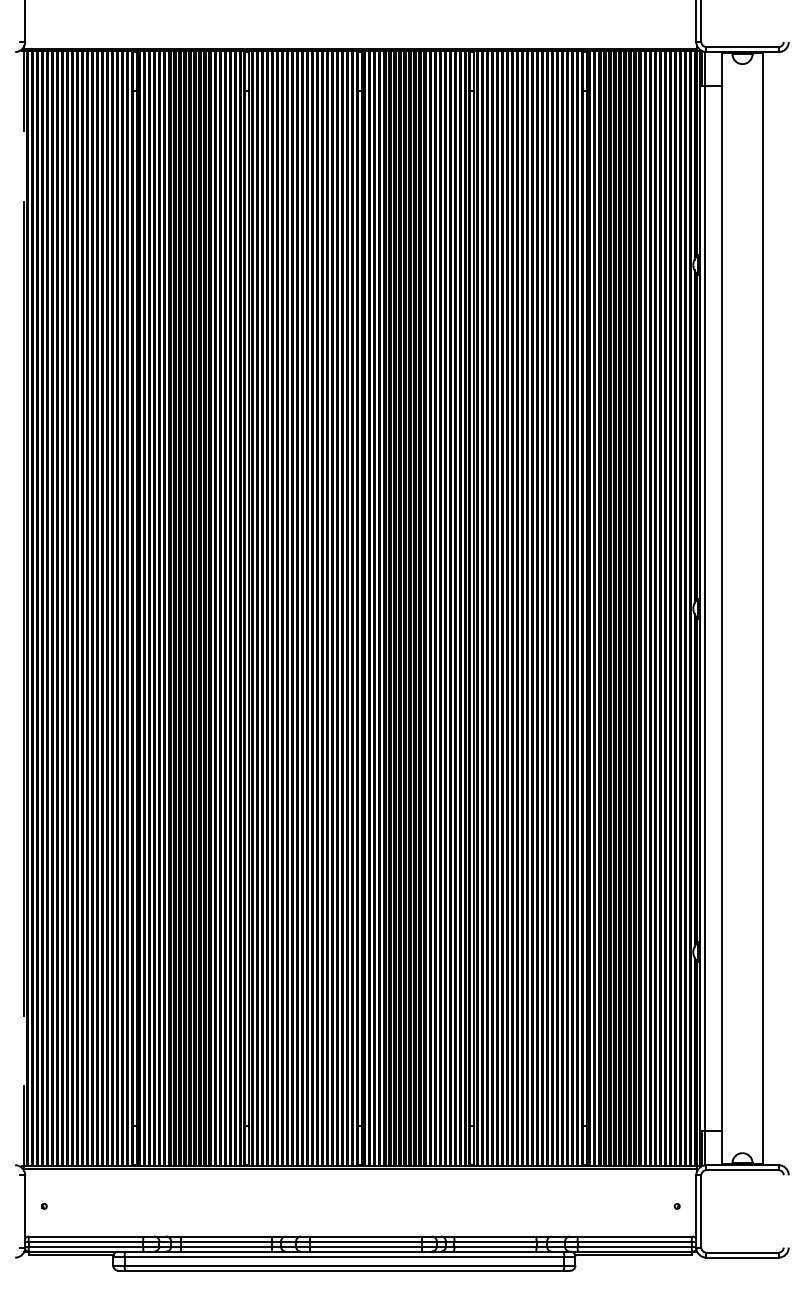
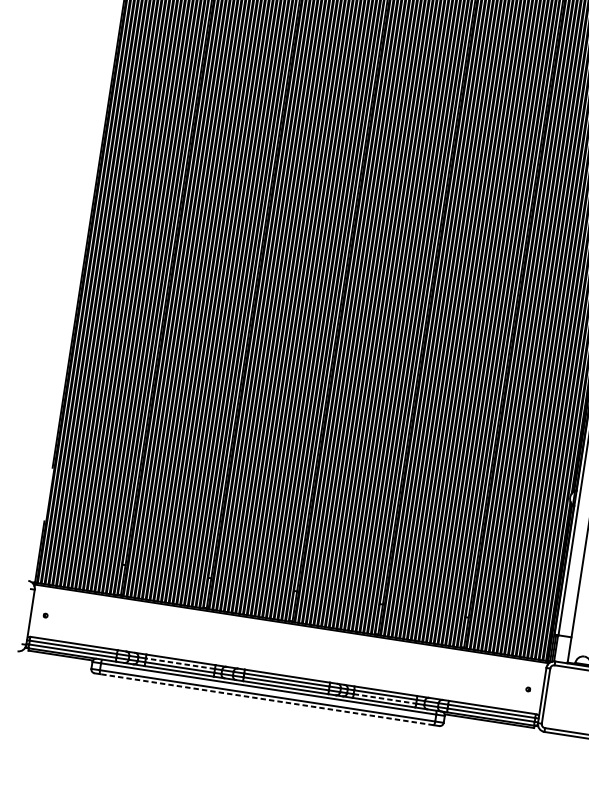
line: (225, 1241) -> (179, 663), solid -> dashed
line: (495, 1246) -> (385, 698), solid -> dashed
line: (344, 1270) -> (267, 699), solid -> dashed

